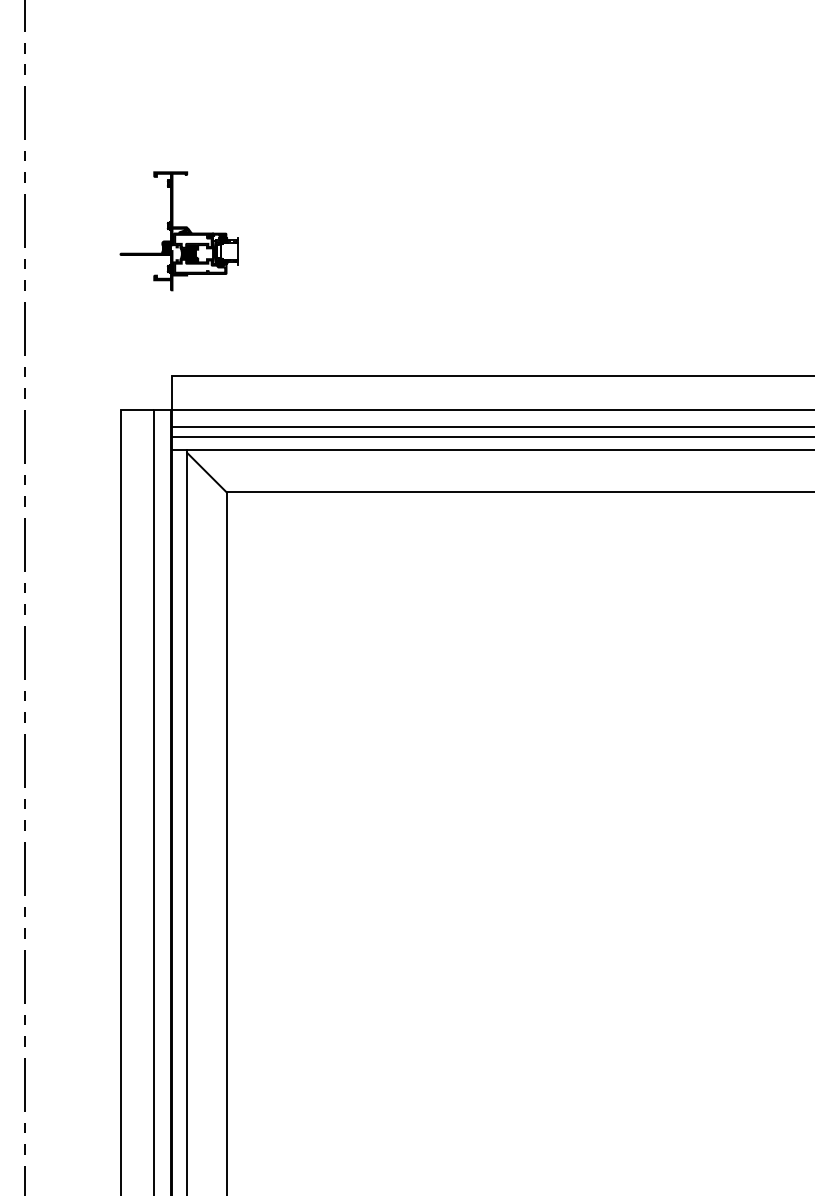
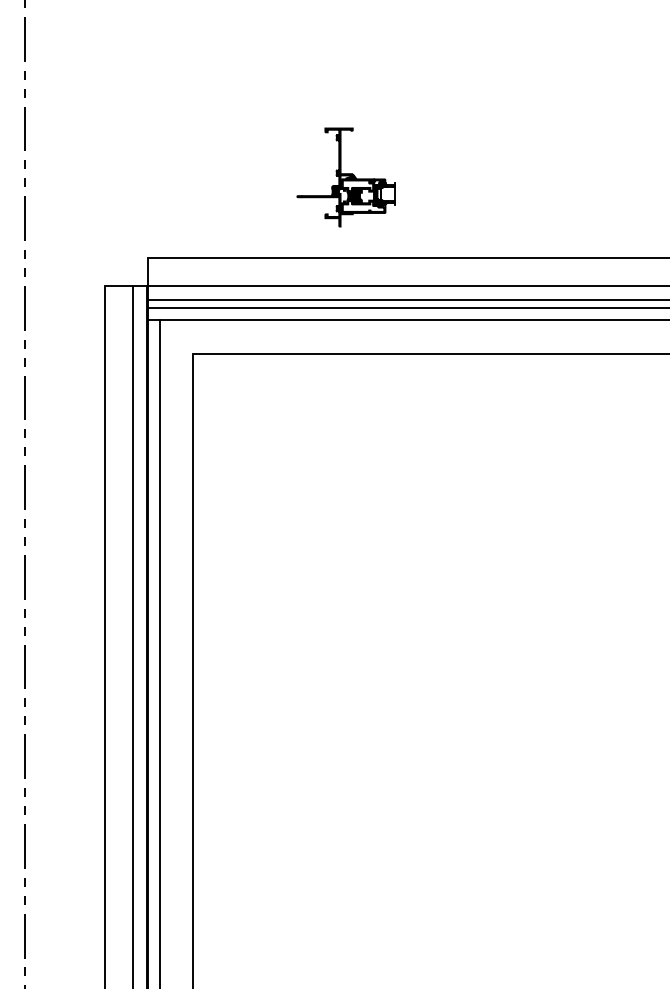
part: (178, 231) -> (345, 177), moved
line: (206, 472) -> (176, 337), removed

